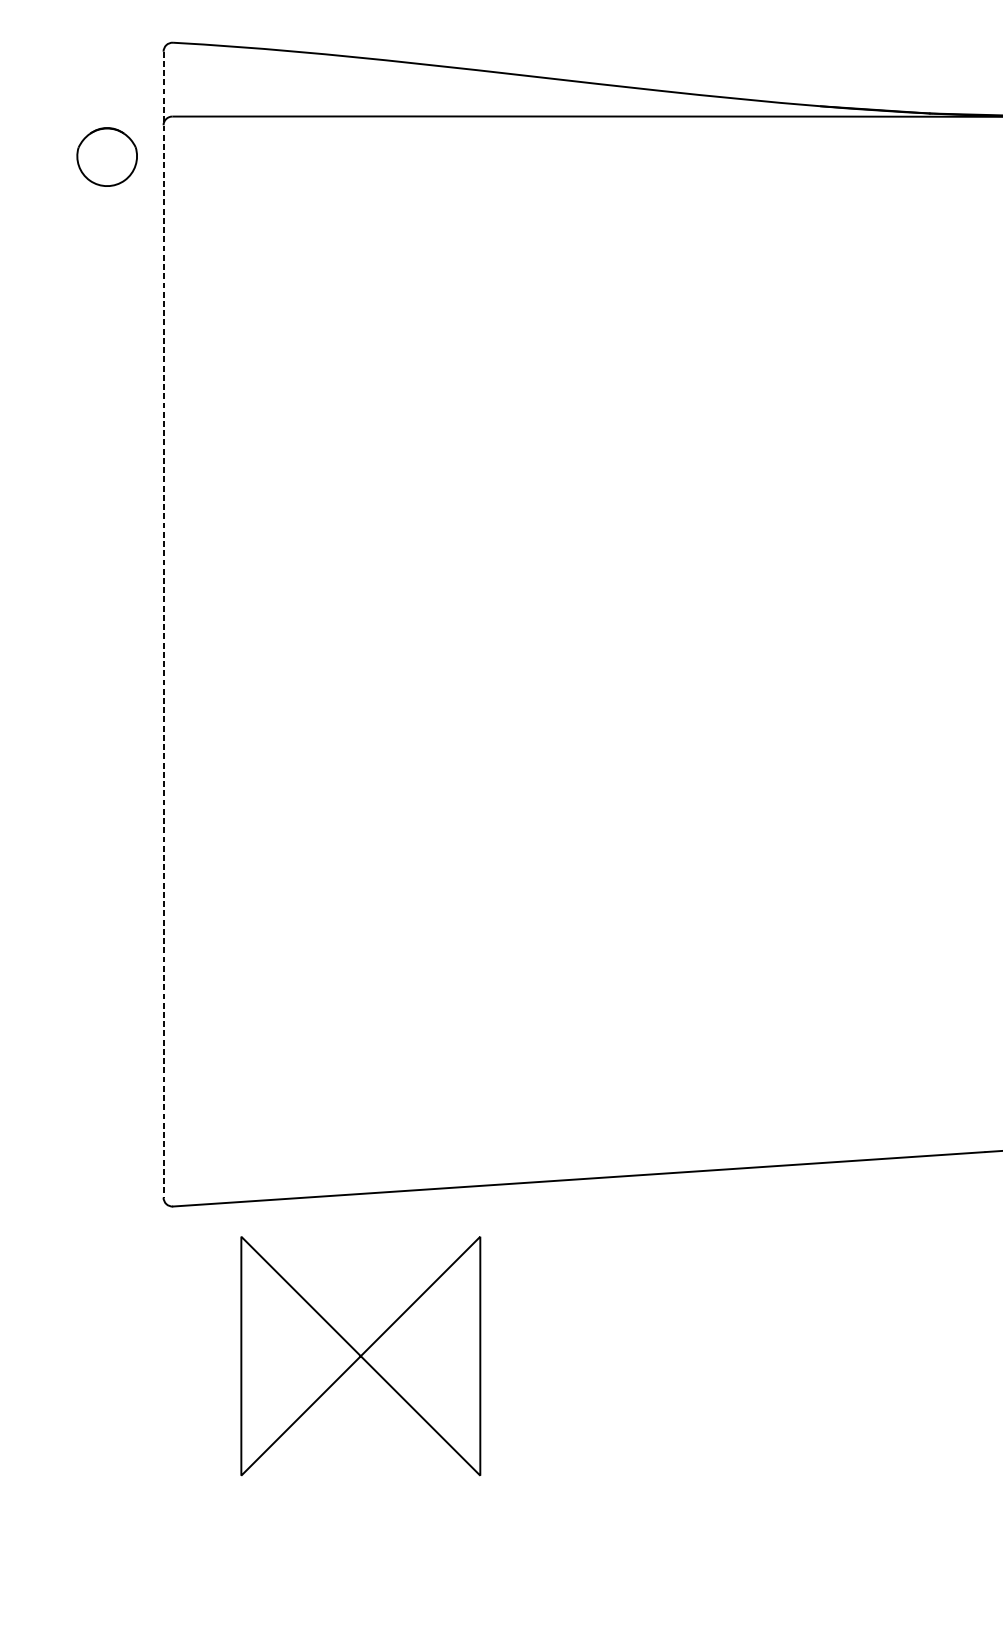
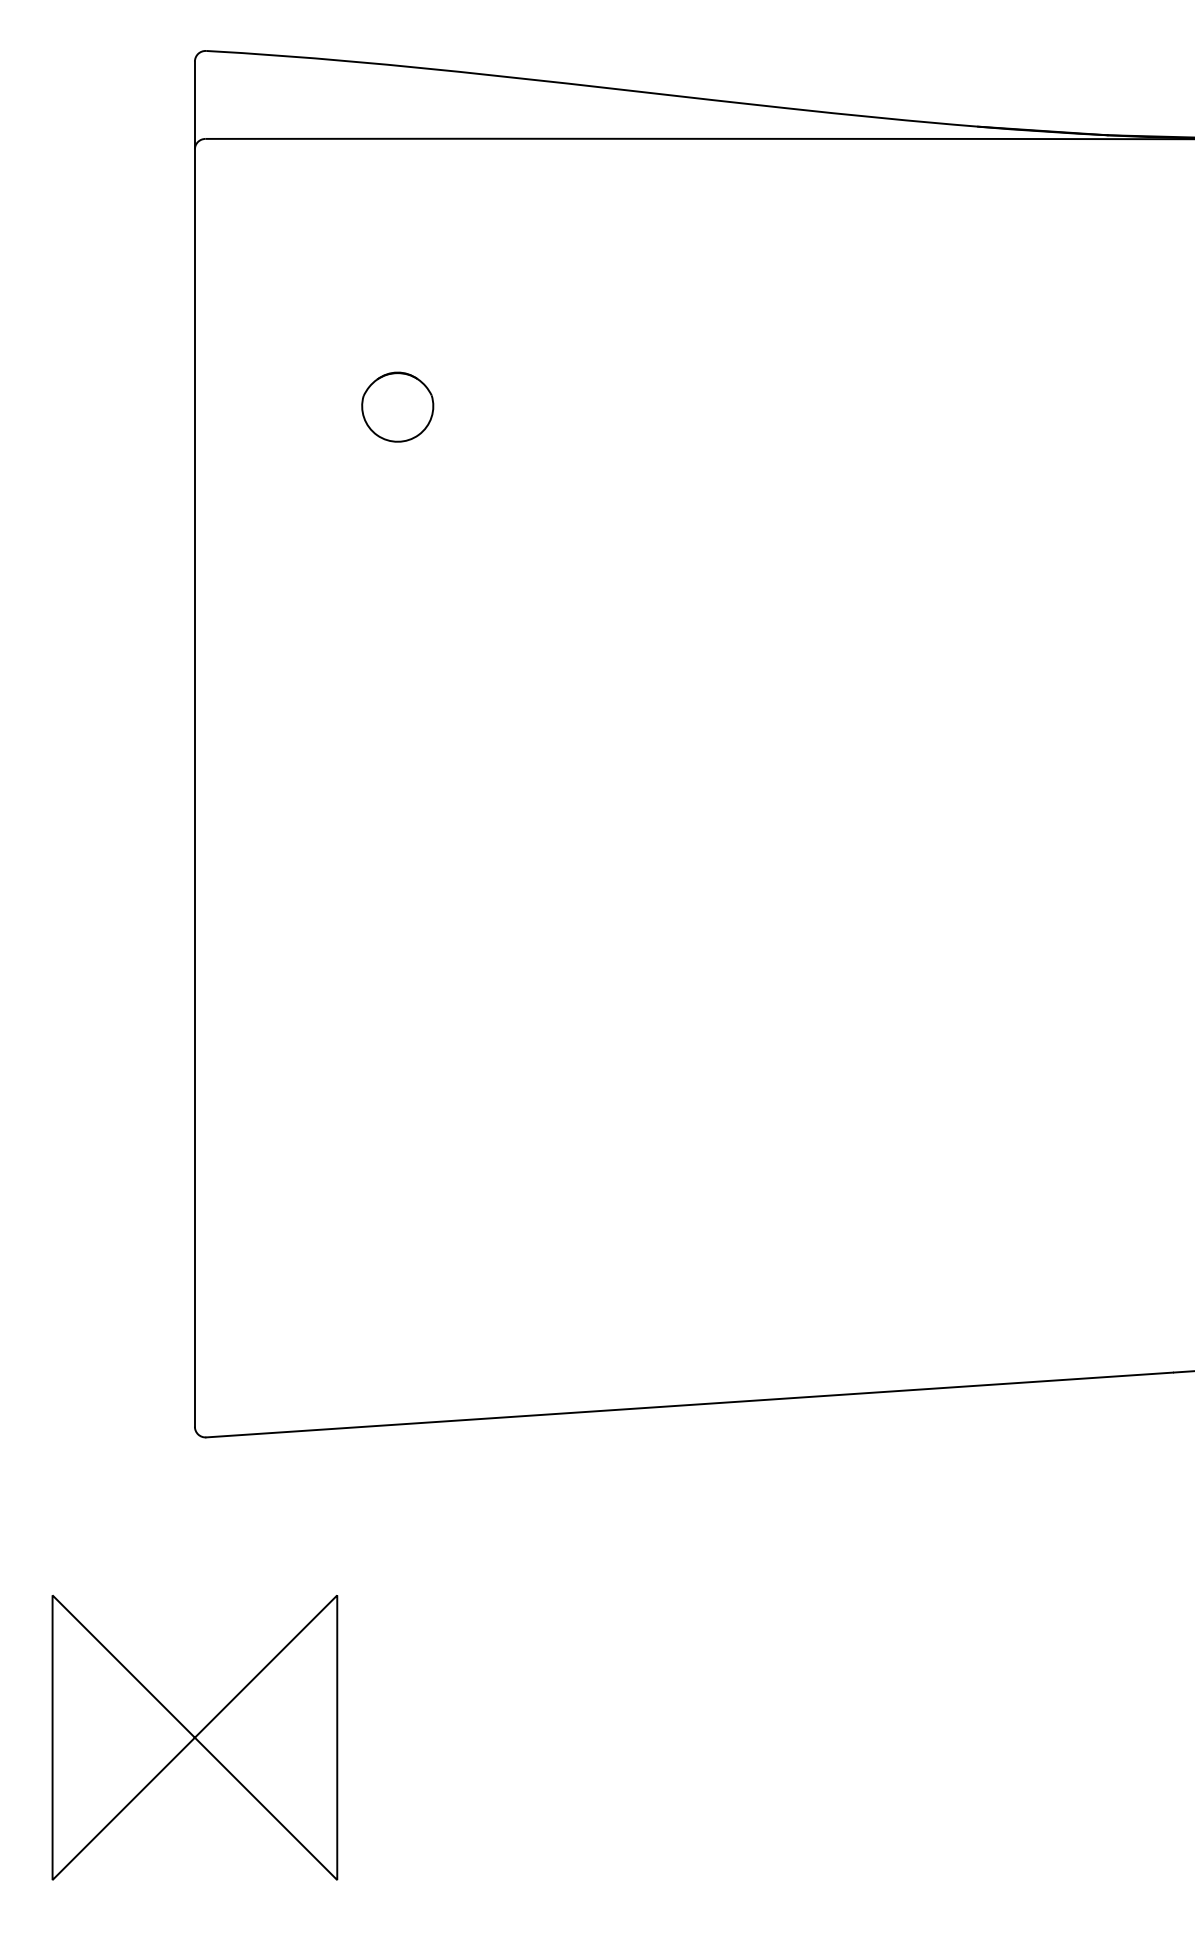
part: (106, 156) -> (397, 406), moved
line: (163, 624) -> (194, 744), dashed -> solid
part: (360, 1356) -> (194, 1737), moved

